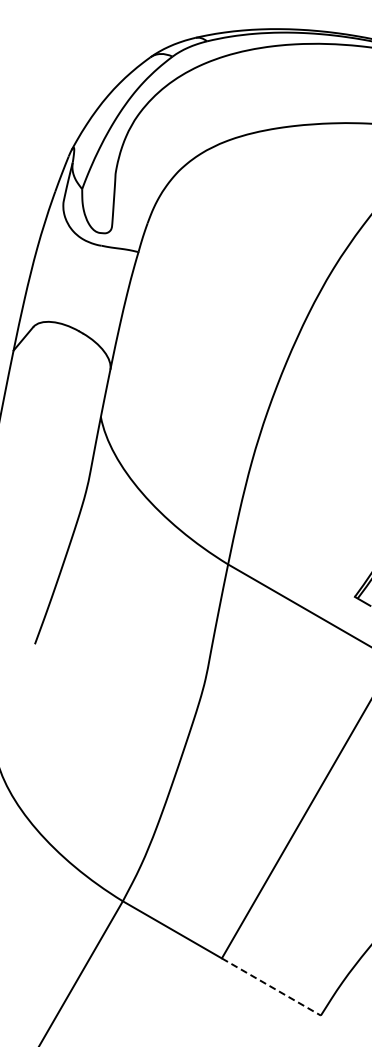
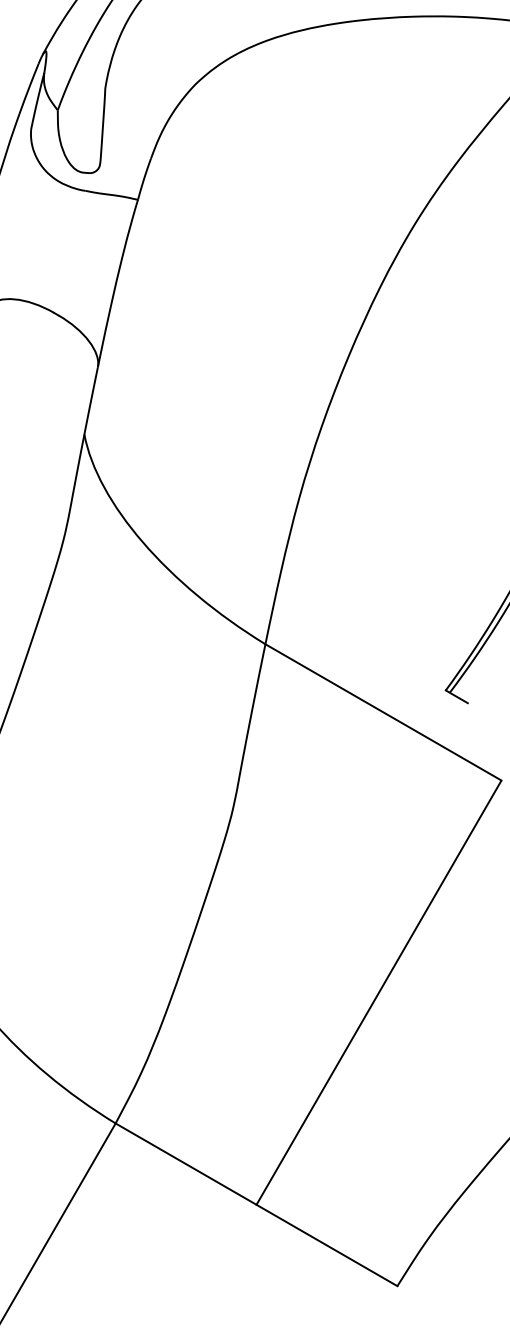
line: (271, 987) -> (327, 1246), dashed -> solid

